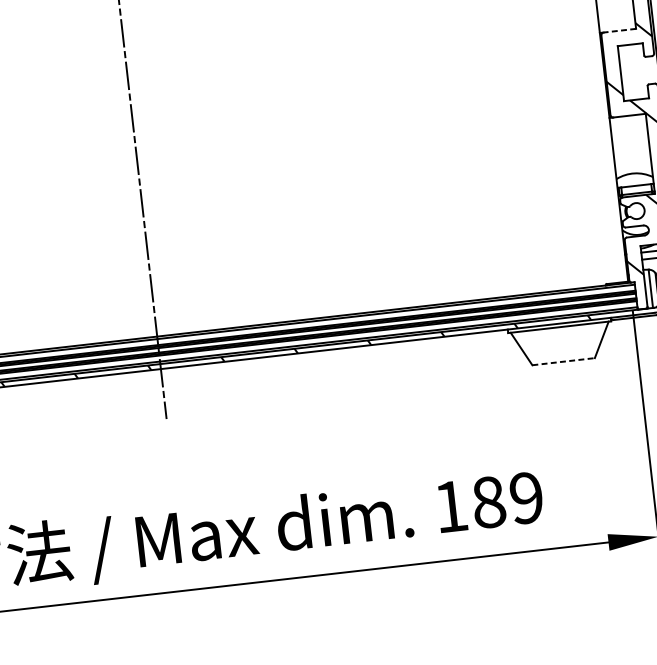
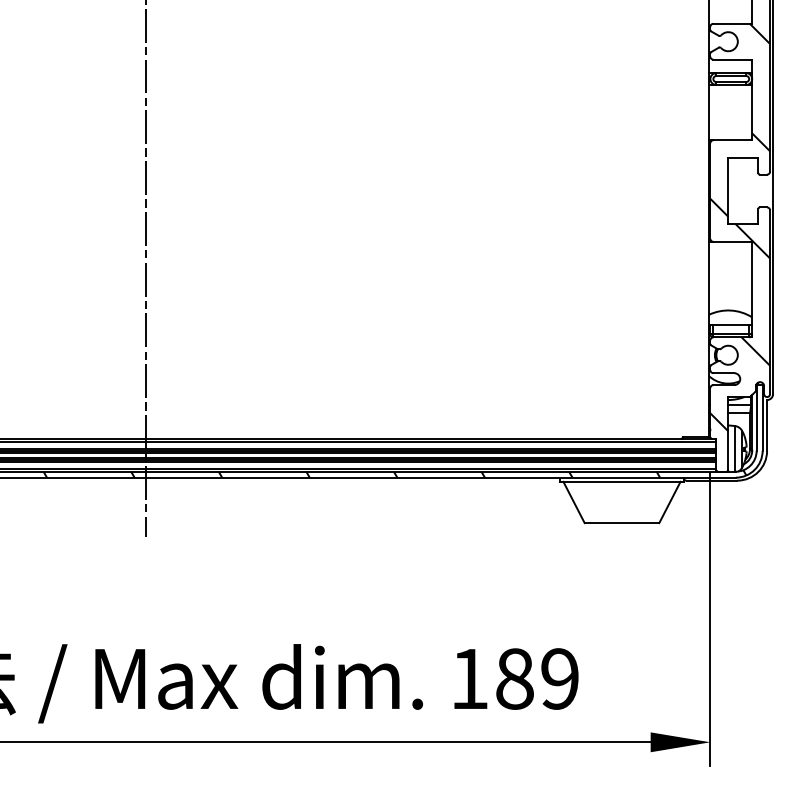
line: (619, 30) -> (732, 140), dashed -> solid
line: (564, 361) -> (622, 523), dashed -> solid

